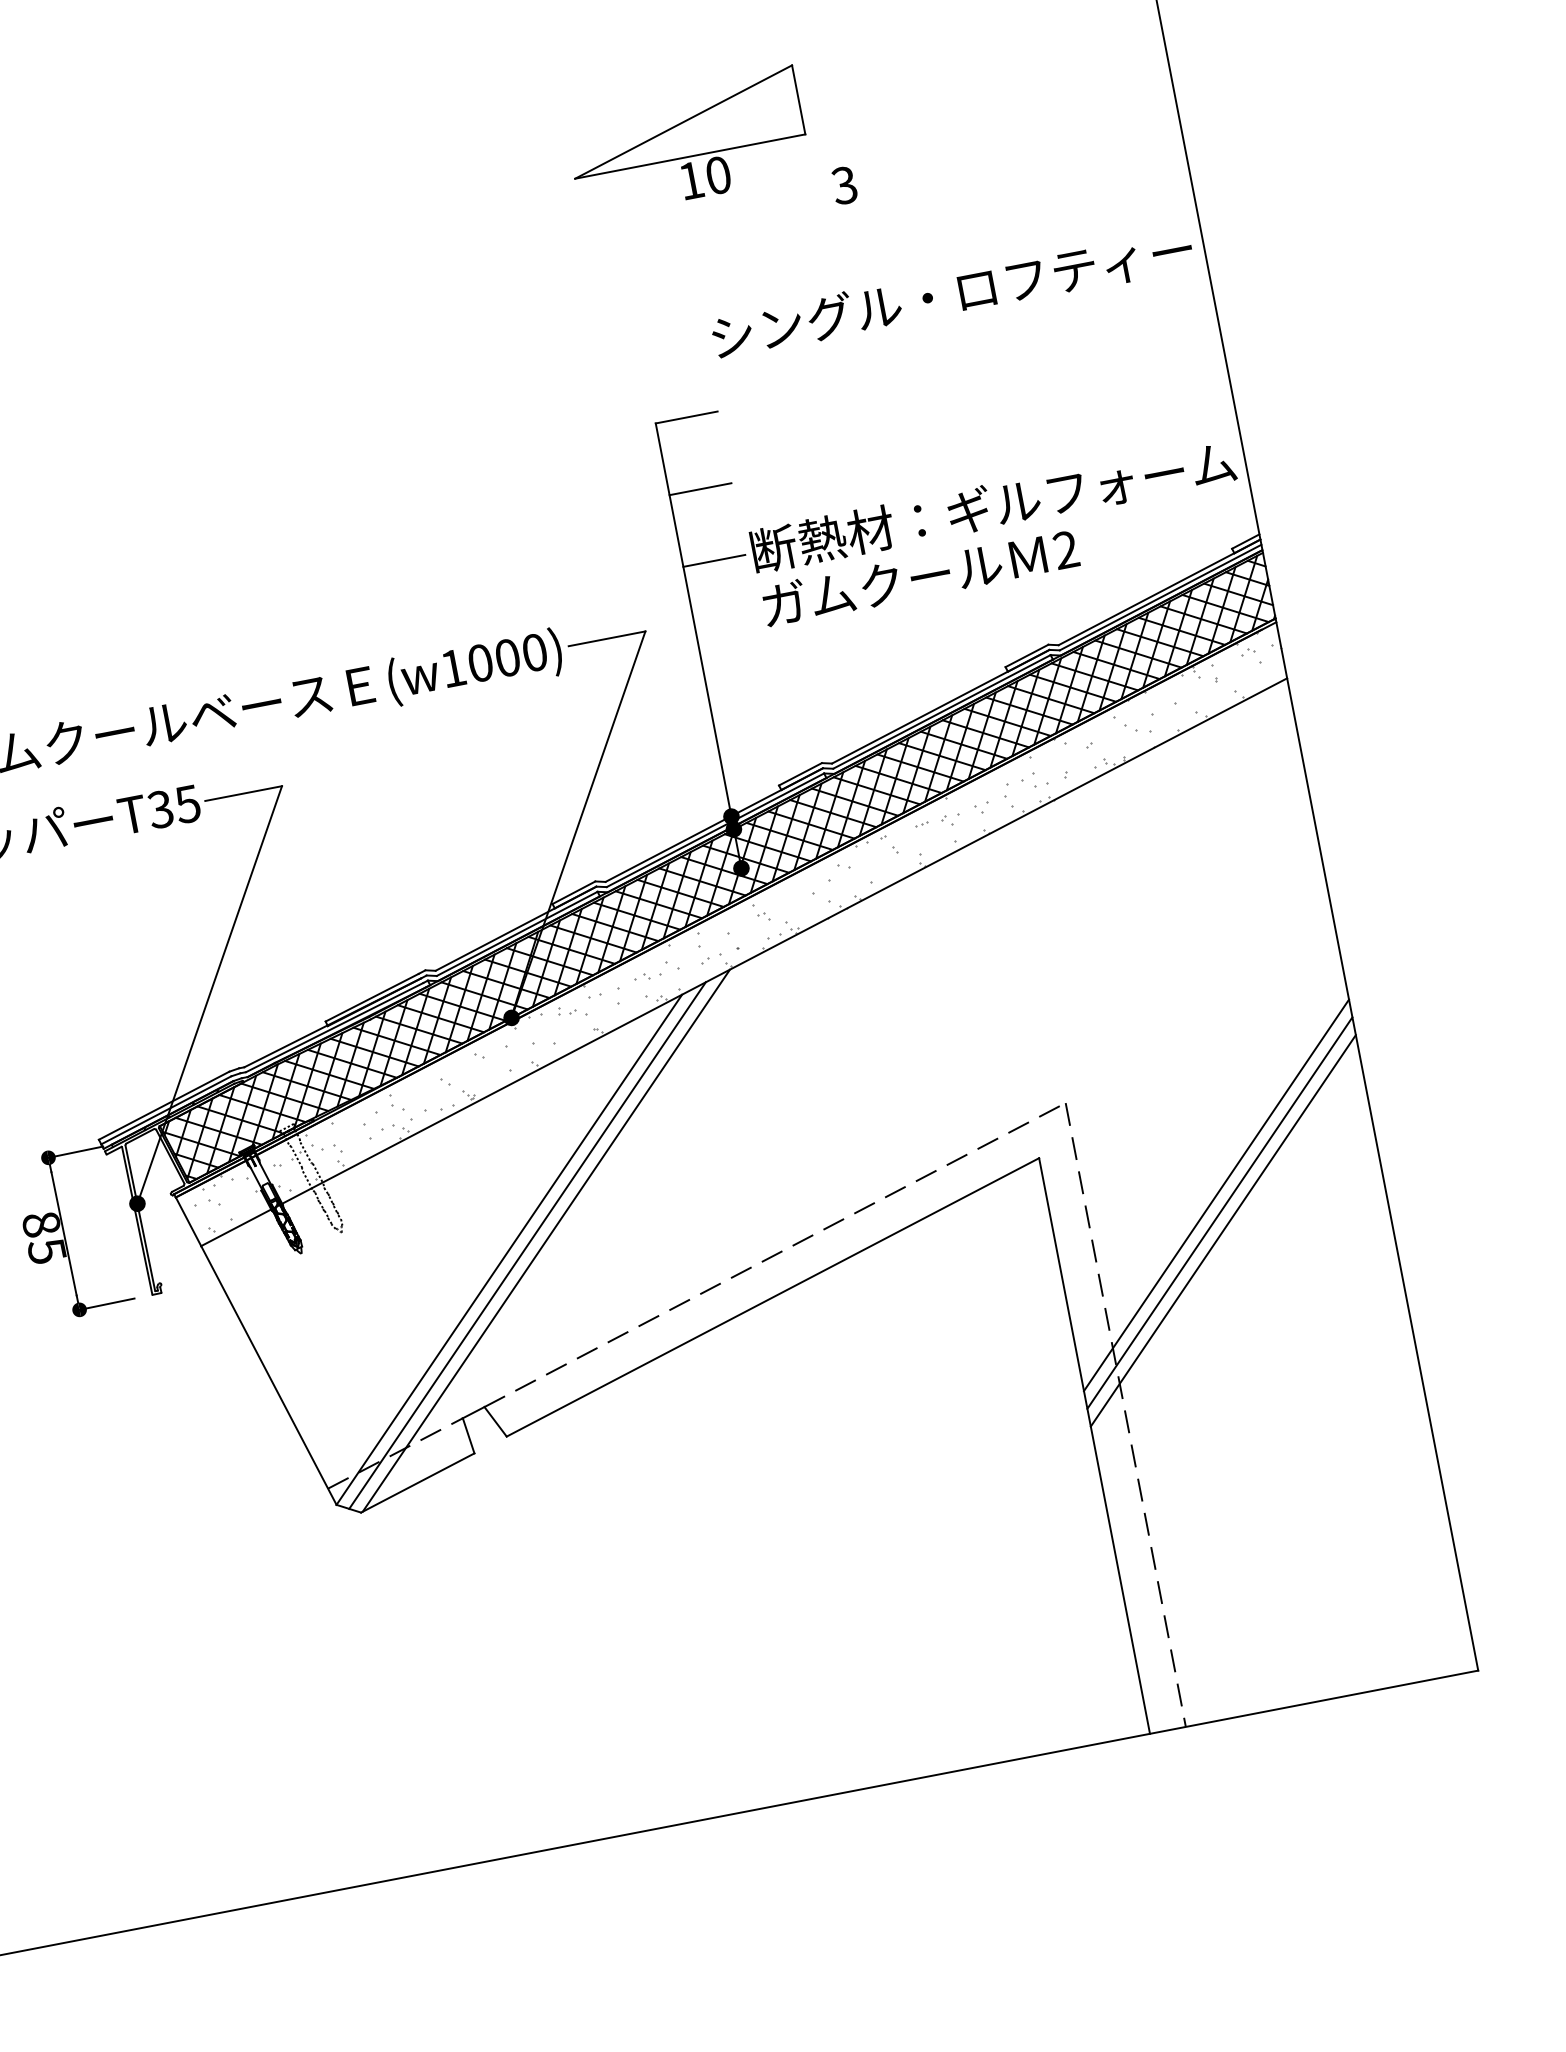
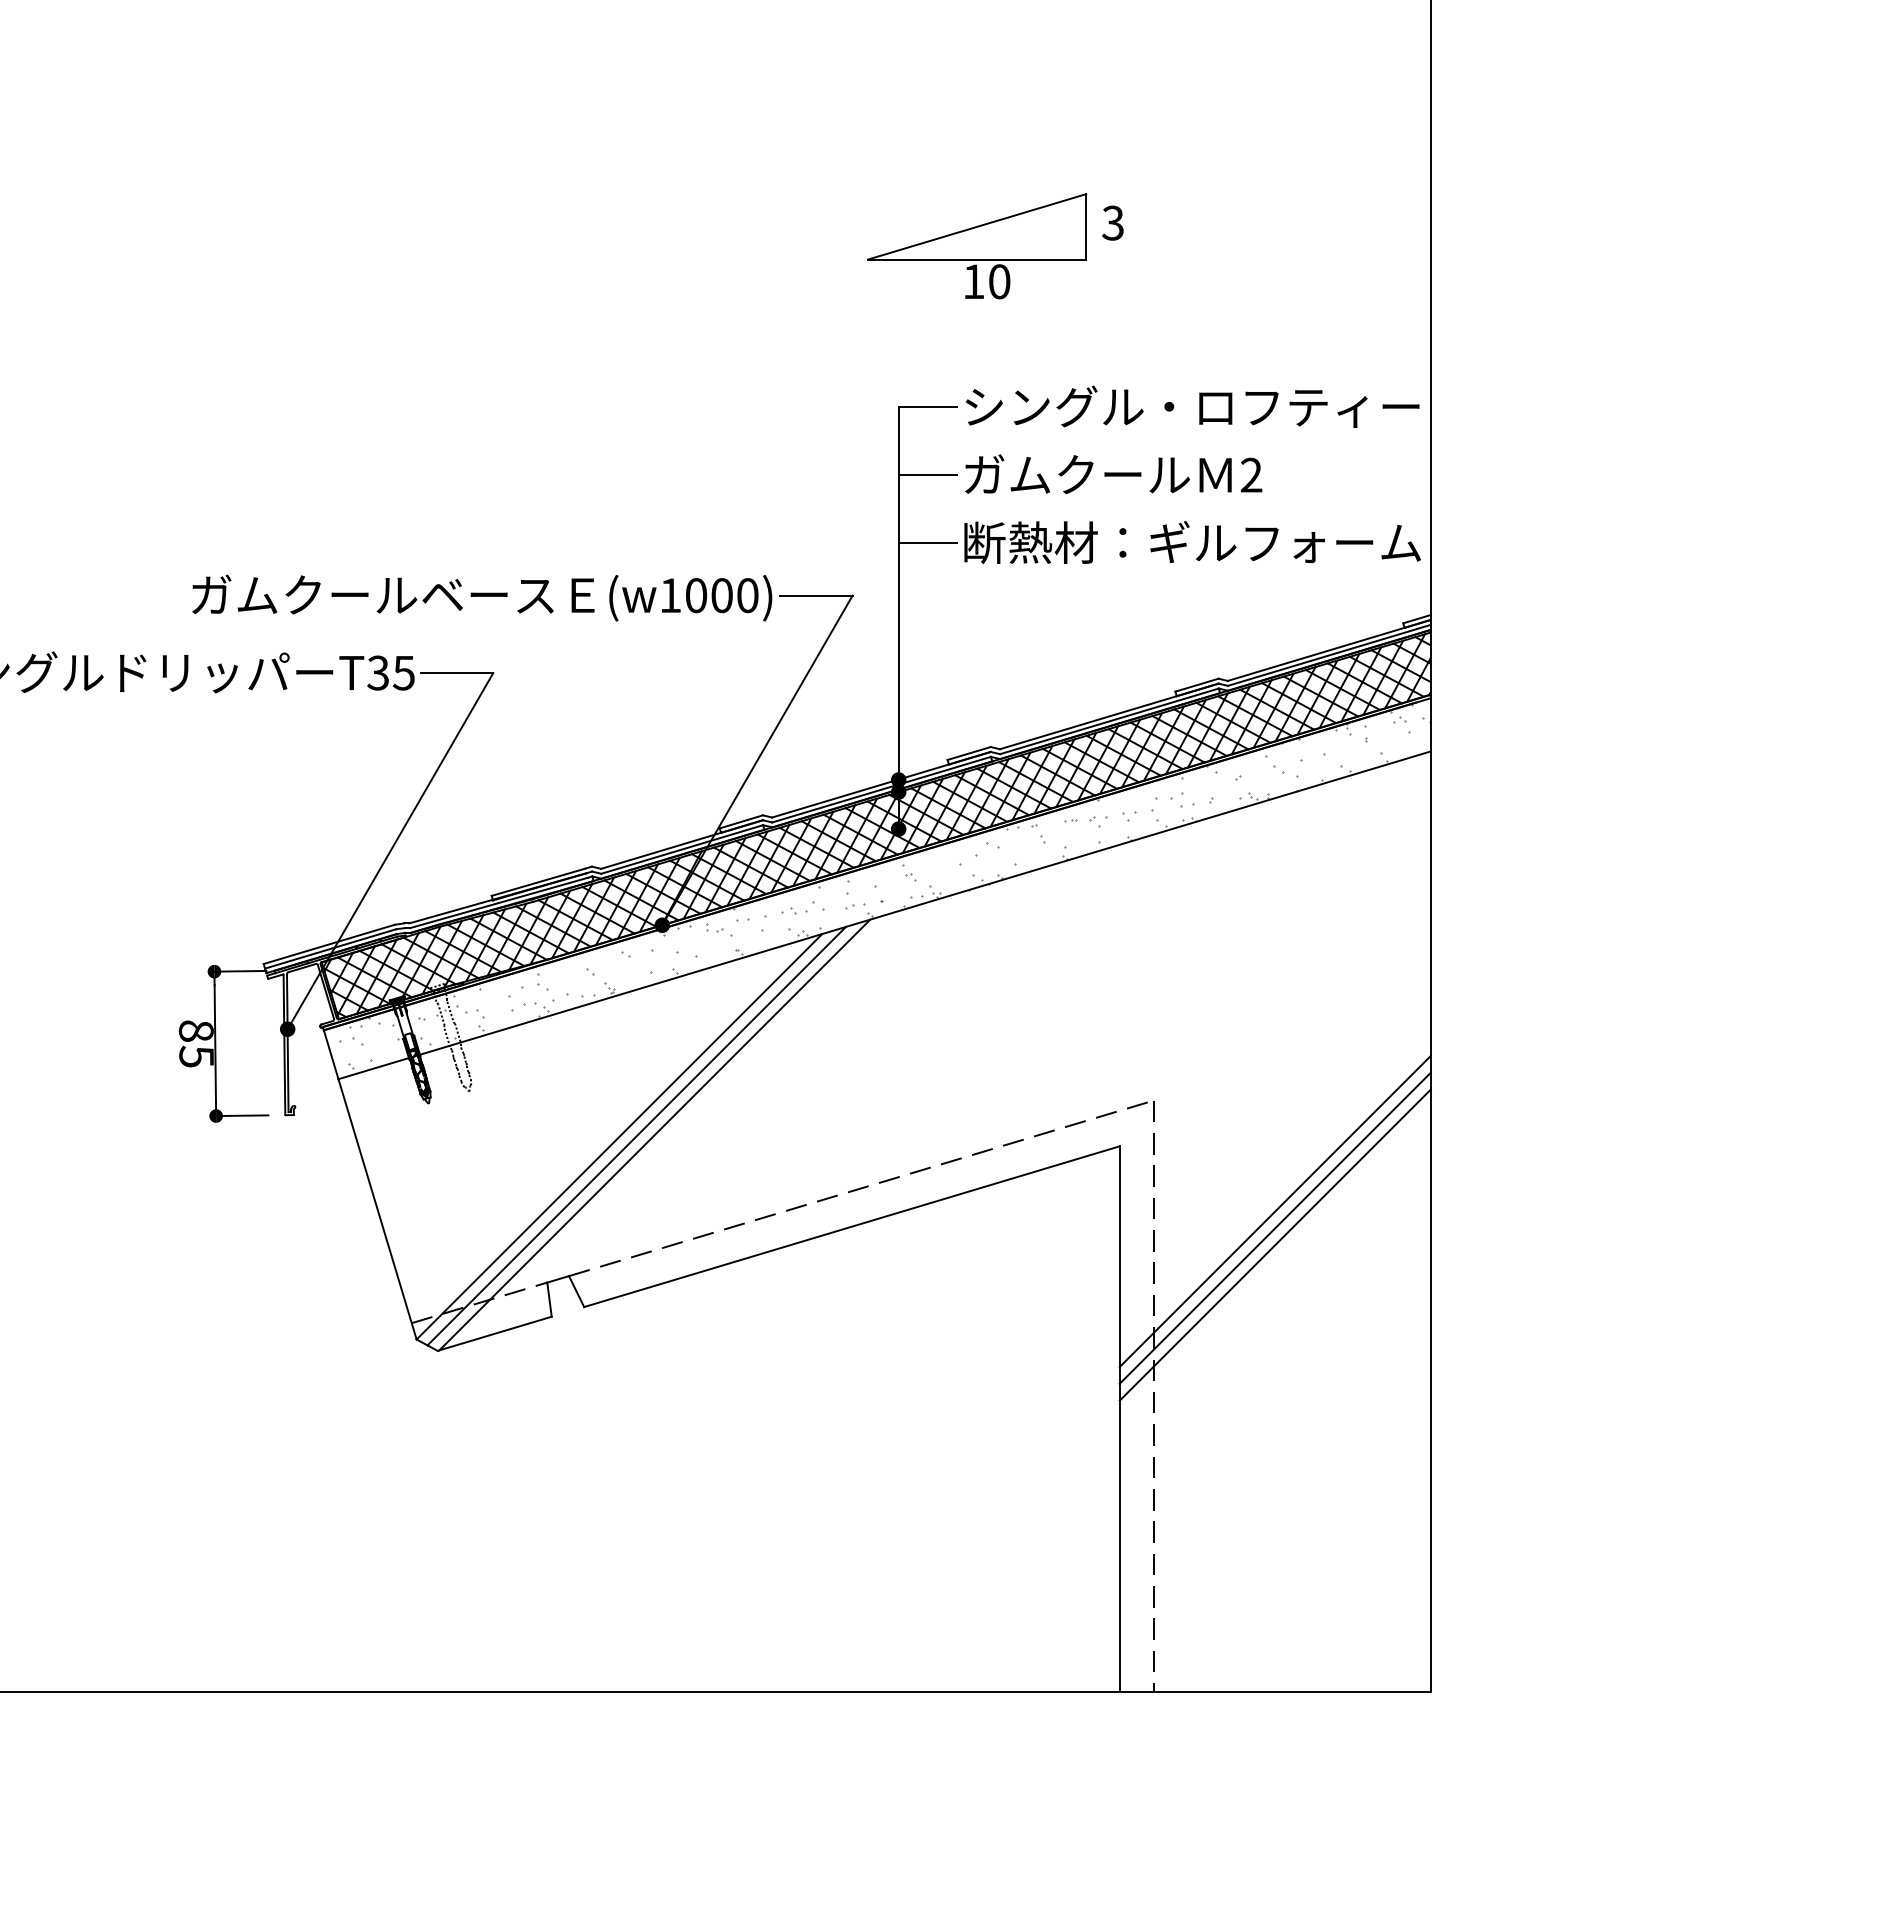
part: (687, 142) -> (977, 246), moved
text: (952, 293) -> (1192, 406), moved
text: (920, 577) -> (1113, 474), moved

